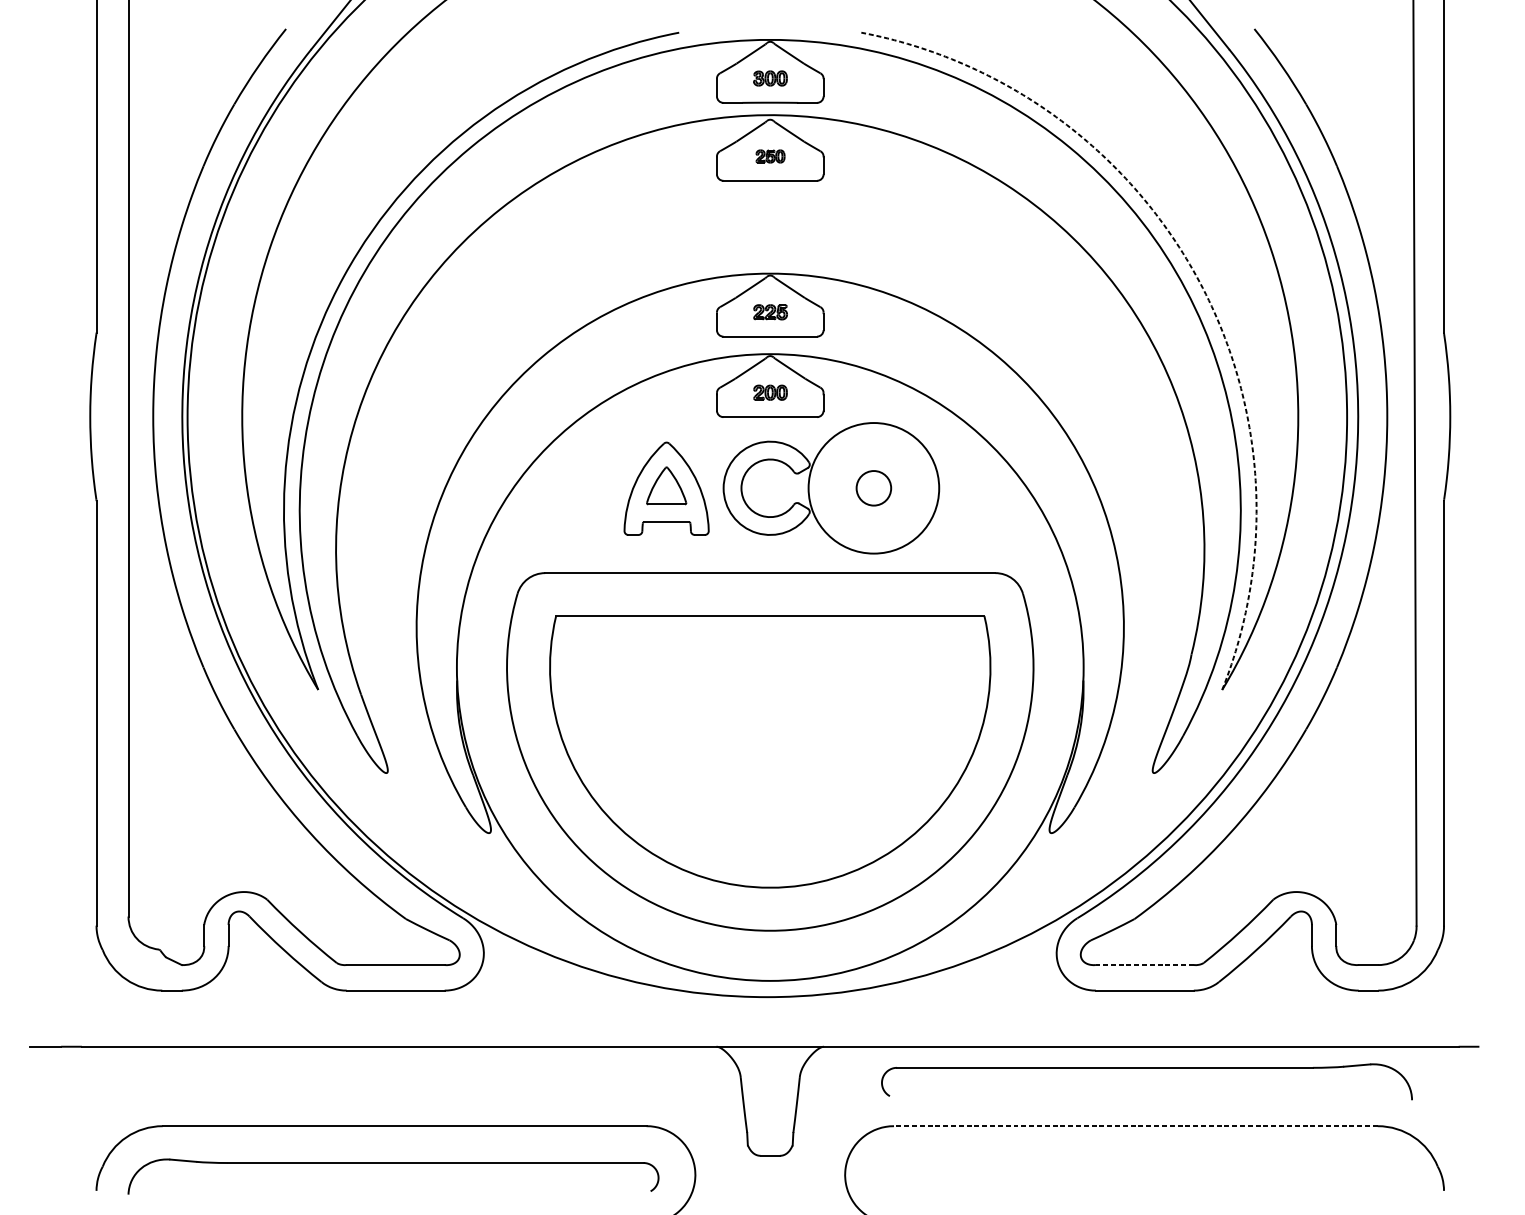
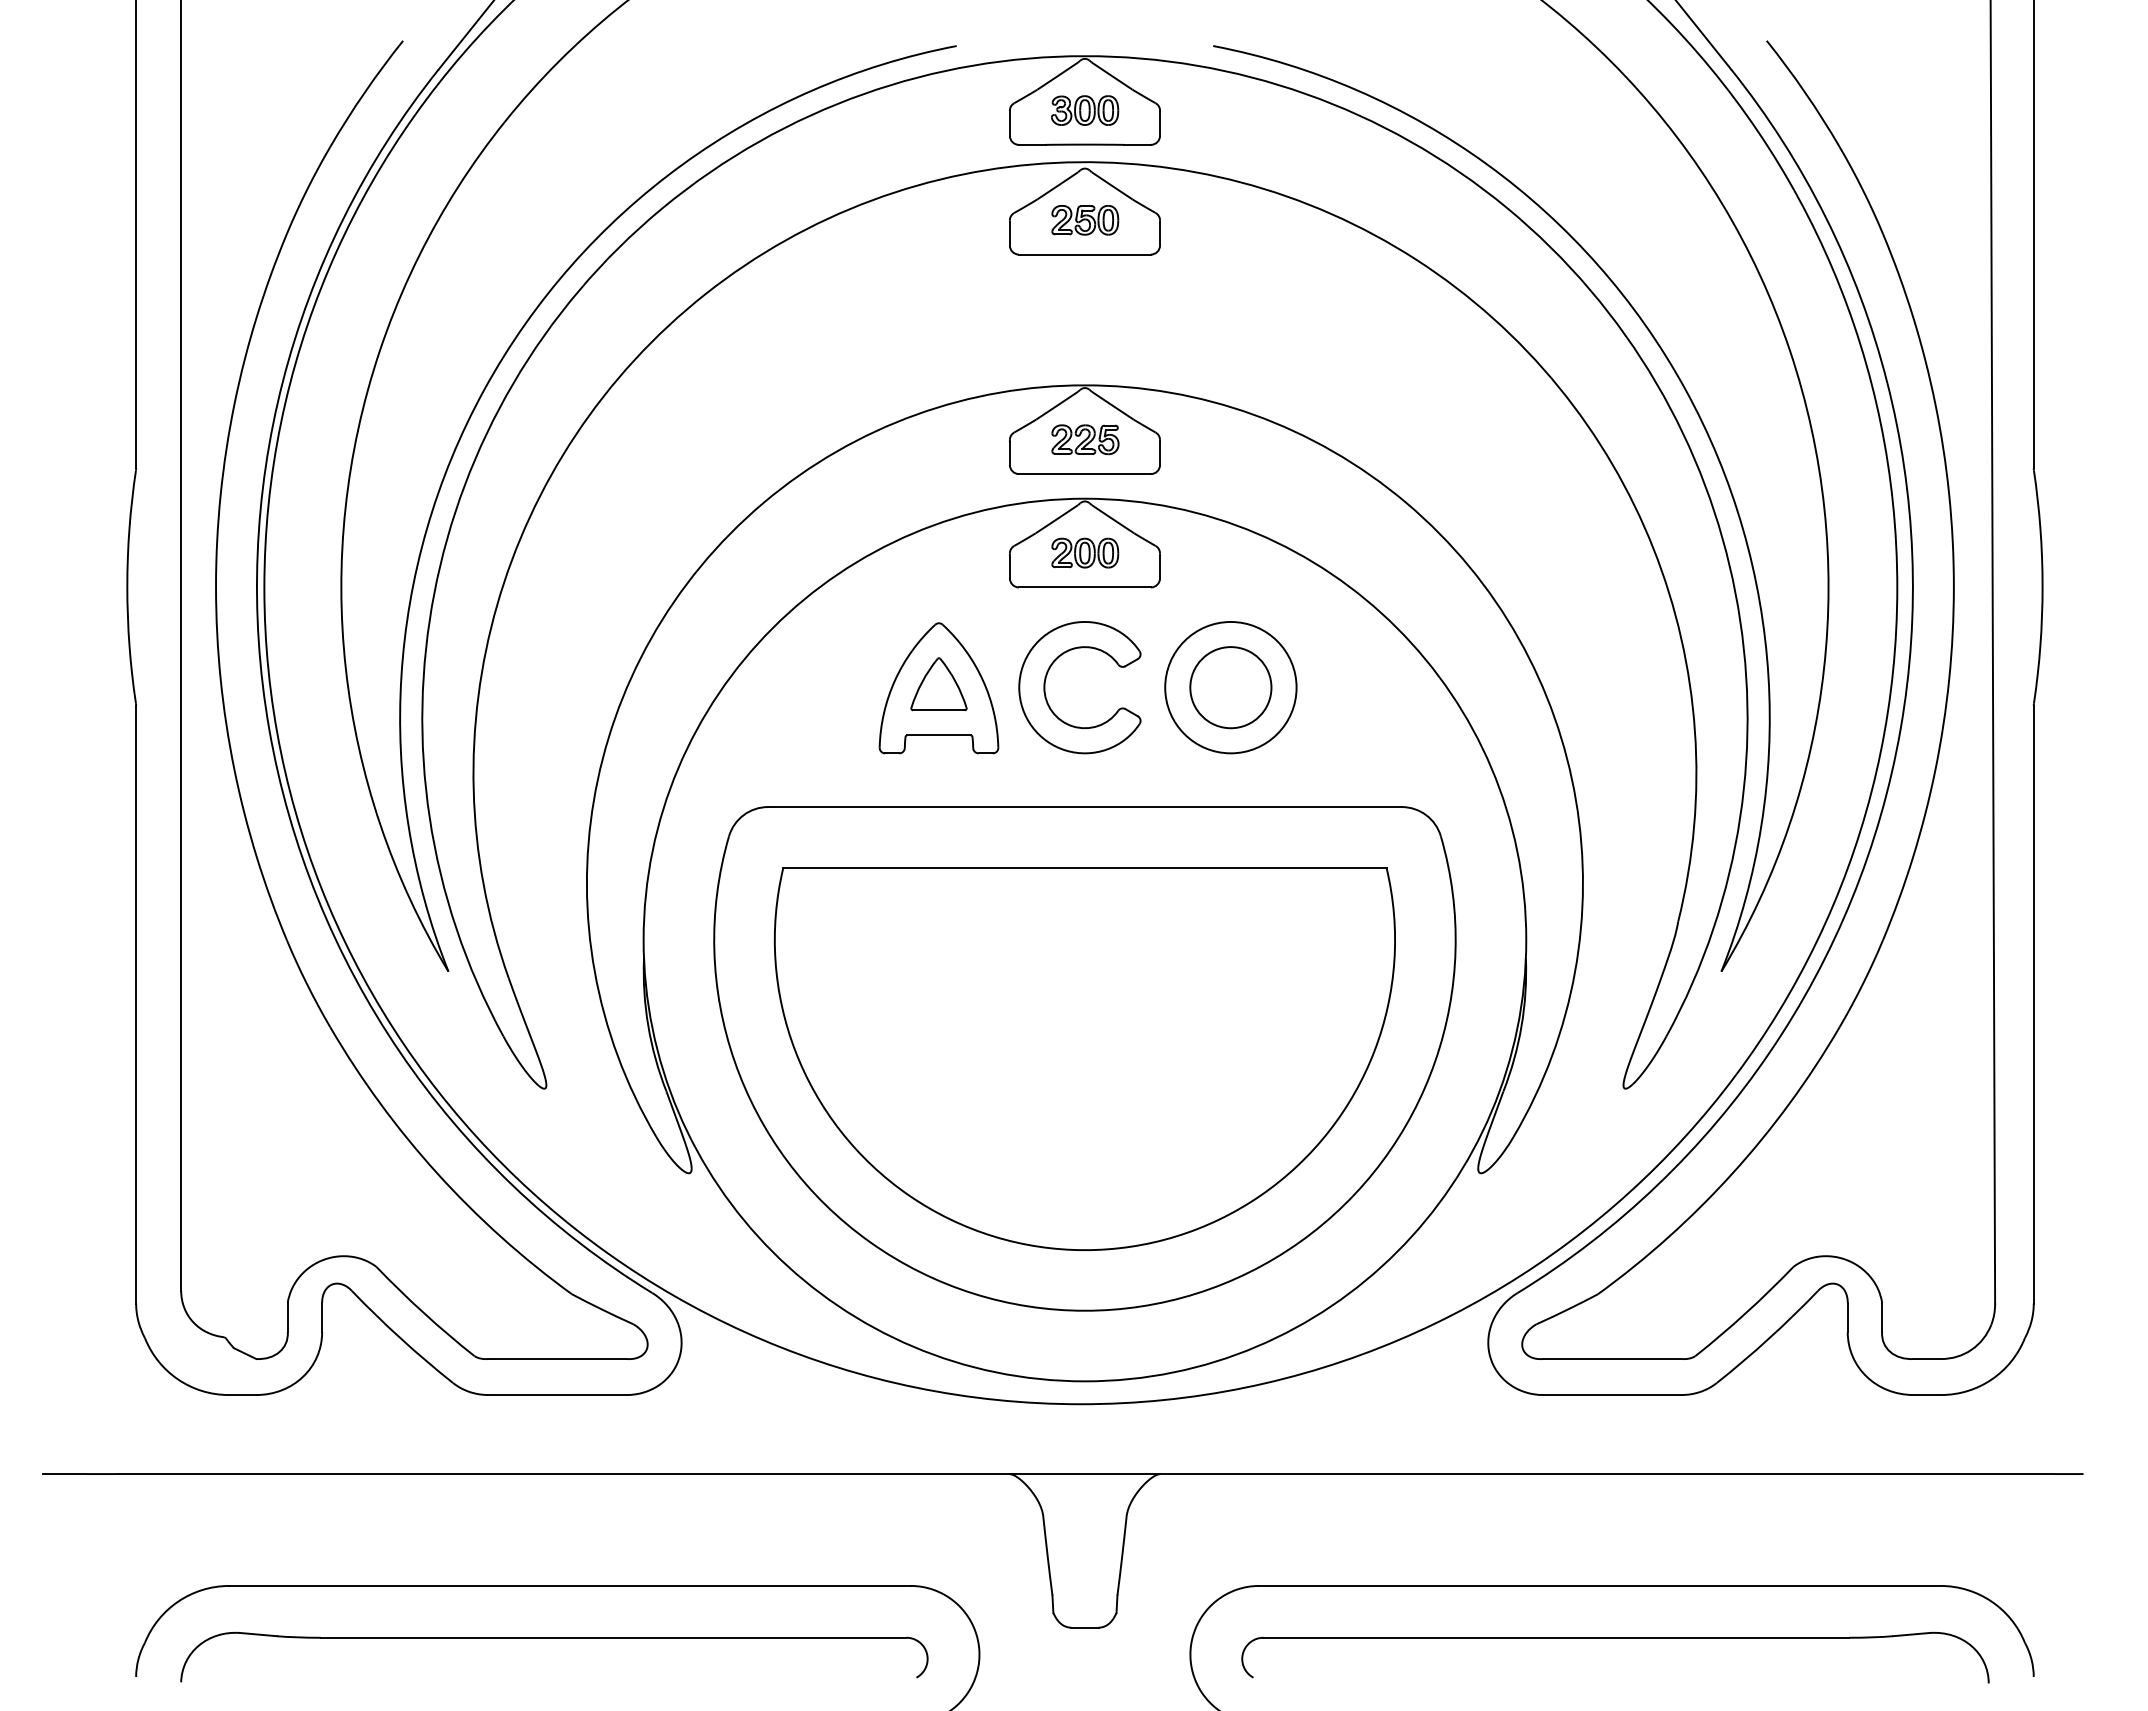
part: (770, 78) -> (1085, 110), size x1.43
part: (770, 156) -> (1085, 220), size x1.67
arc: (1196, 276) -> (1685, 389), dashed -> solid
part: (770, 312) -> (1085, 439), size x1.43
part: (770, 392) -> (1085, 552), size x1.43
circle: (873, 488) -> (1230, 687), size x0.71
circle: (873, 488) -> (1230, 687), size x1.67
line: (1144, 965) -> (1612, 1359), dashed -> solid
part: (1147, 1068) -> (1615, 1638), moved
line: (1135, 1125) -> (1599, 1585), dashed -> solid

